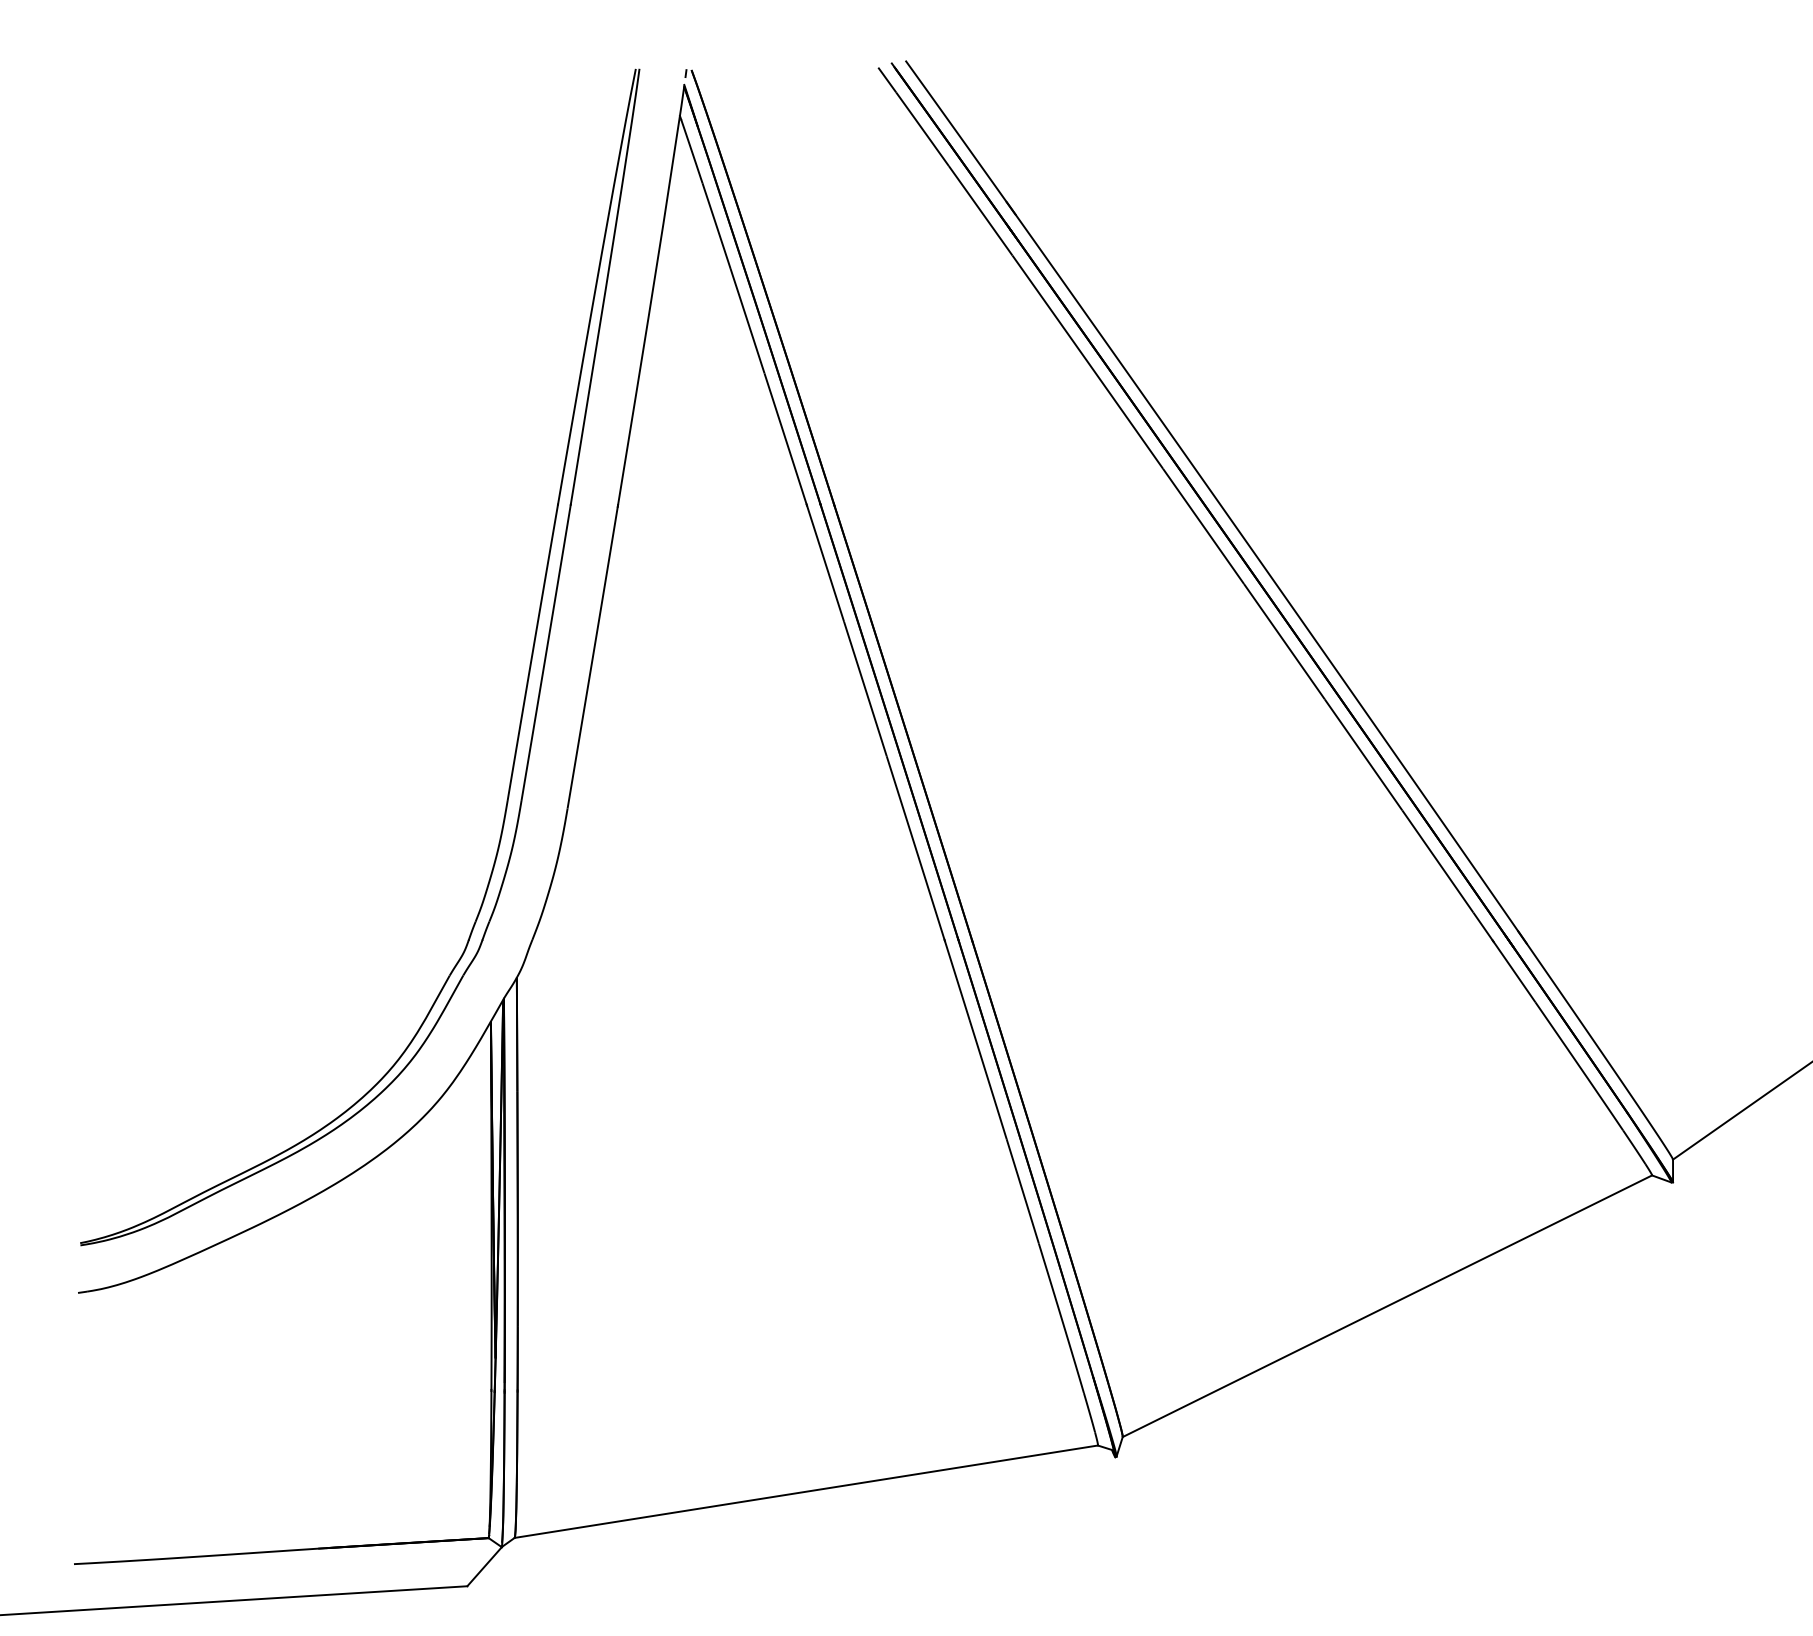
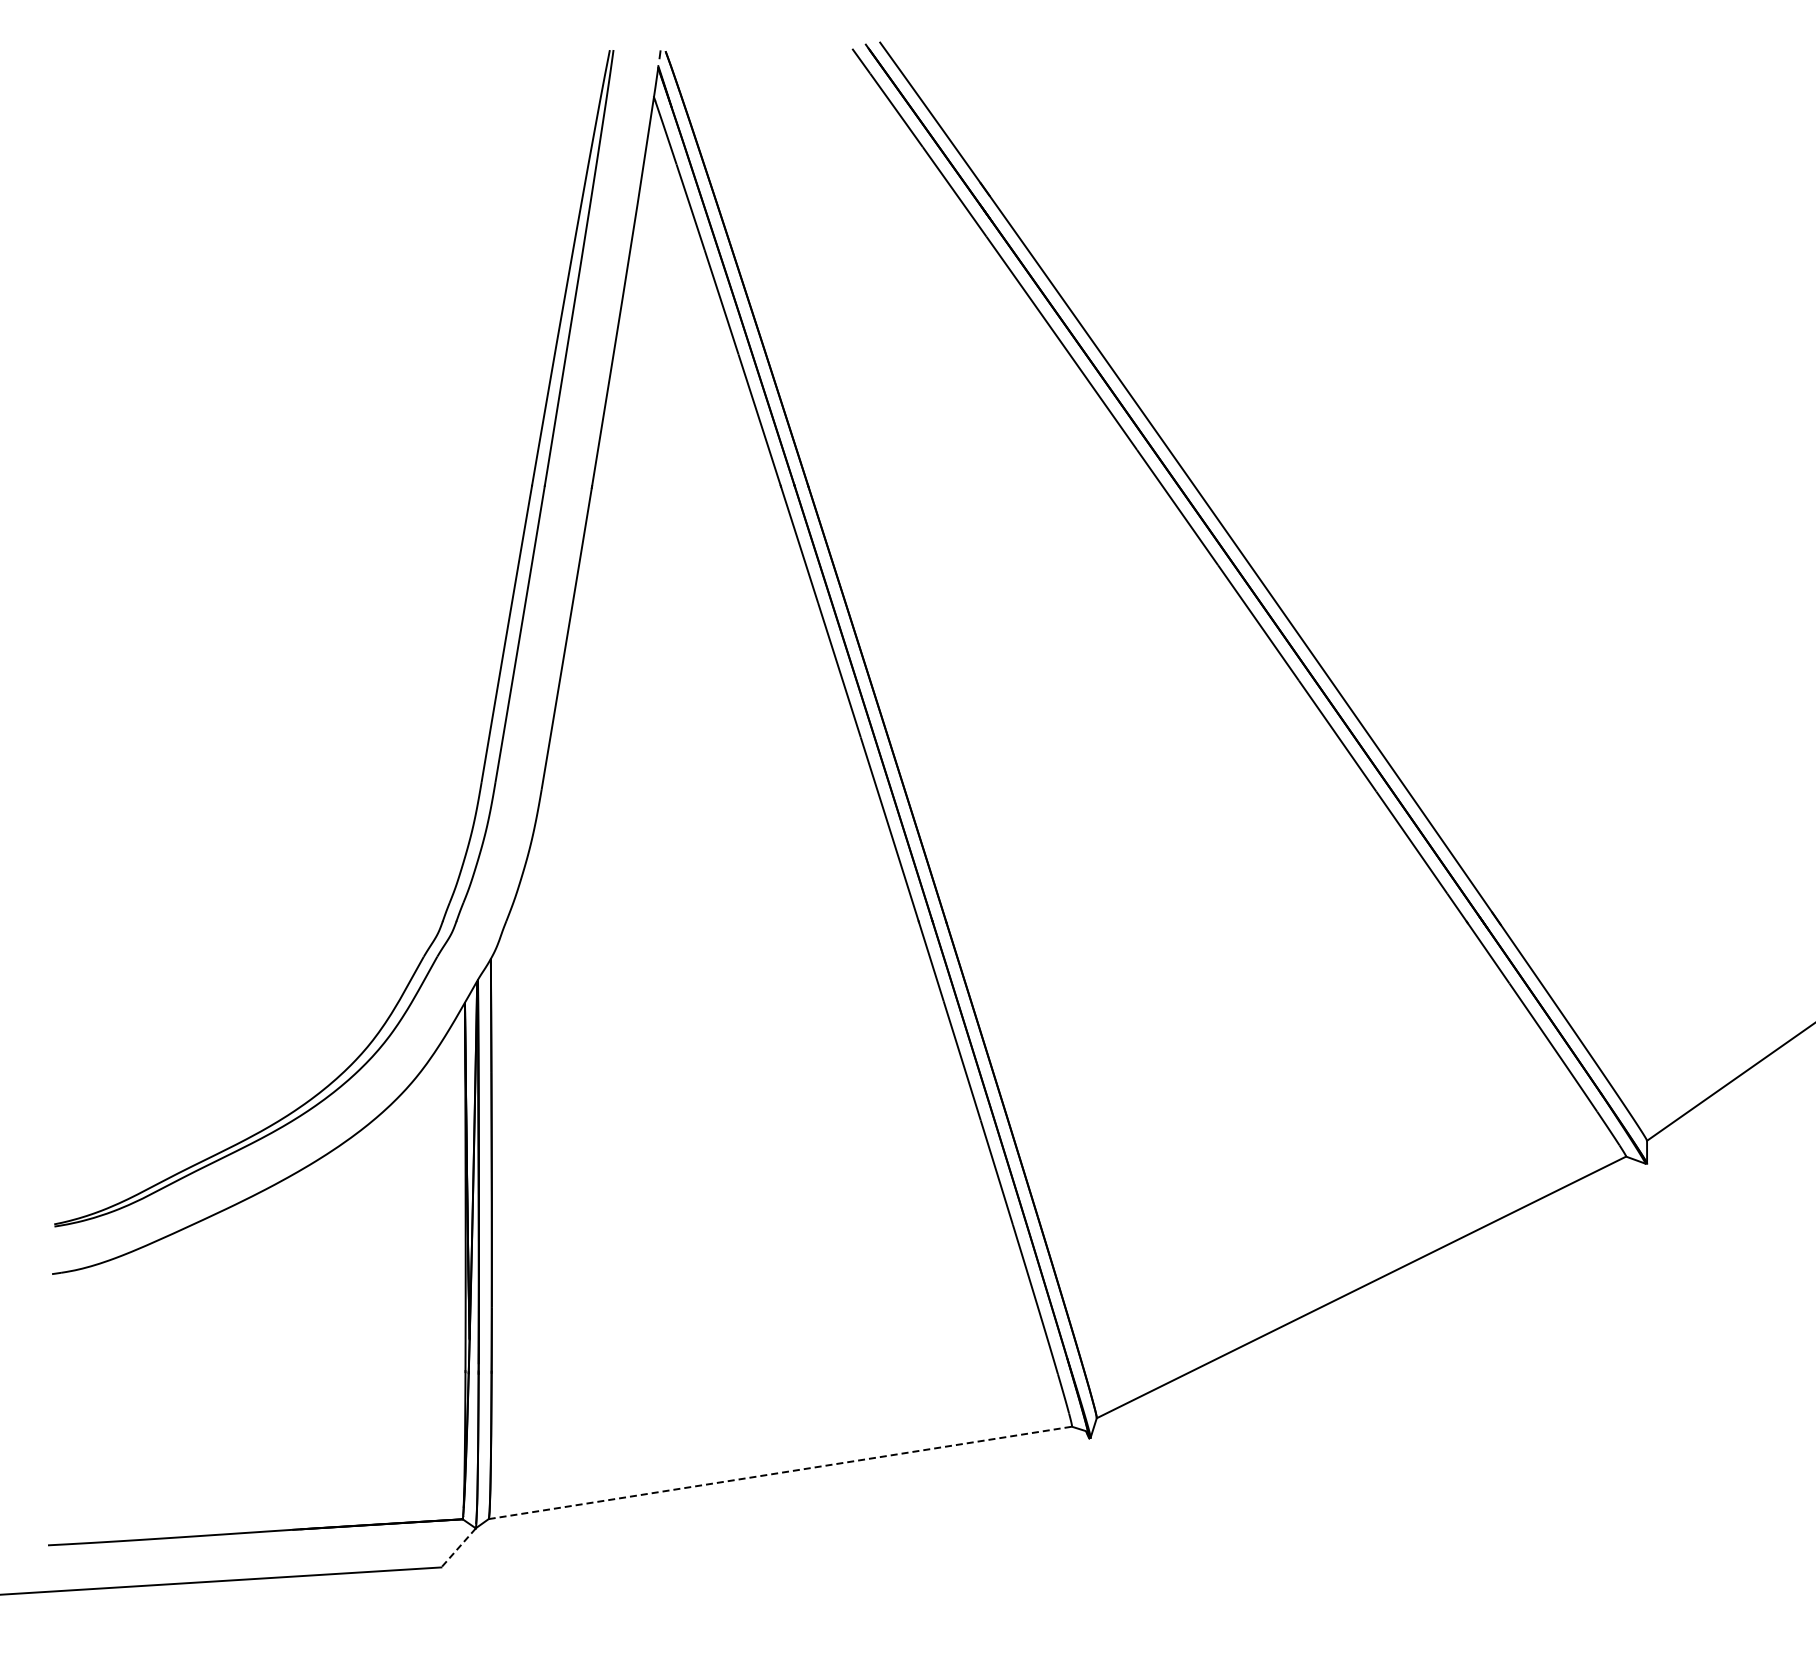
line: (806, 1491) -> (780, 1472), solid -> dashed
line: (484, 1567) -> (458, 1548), solid -> dashed

